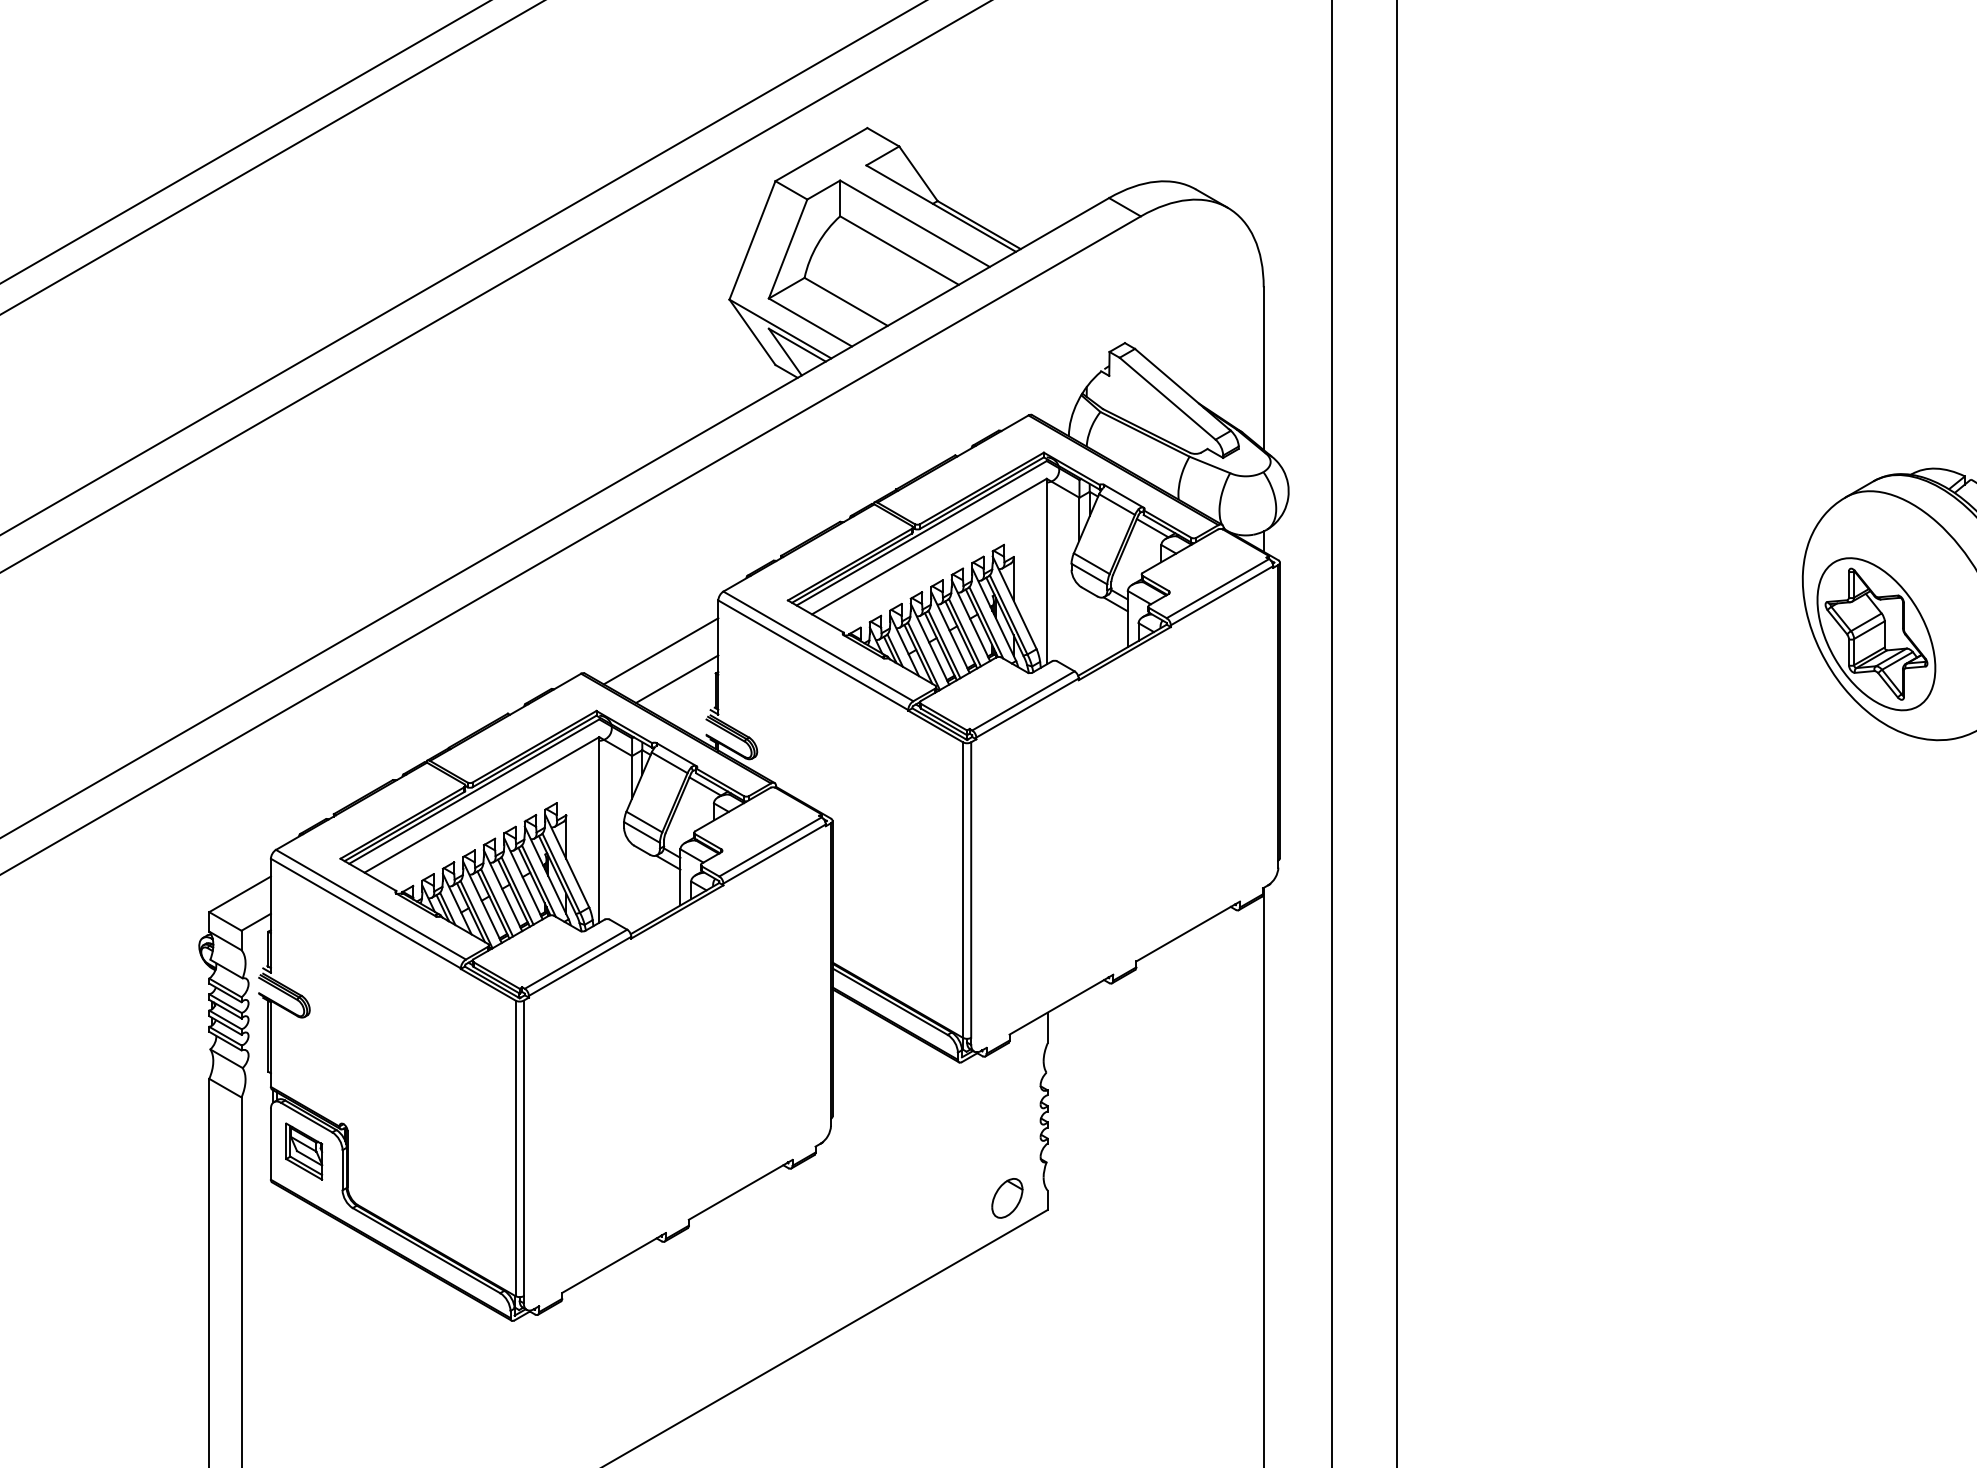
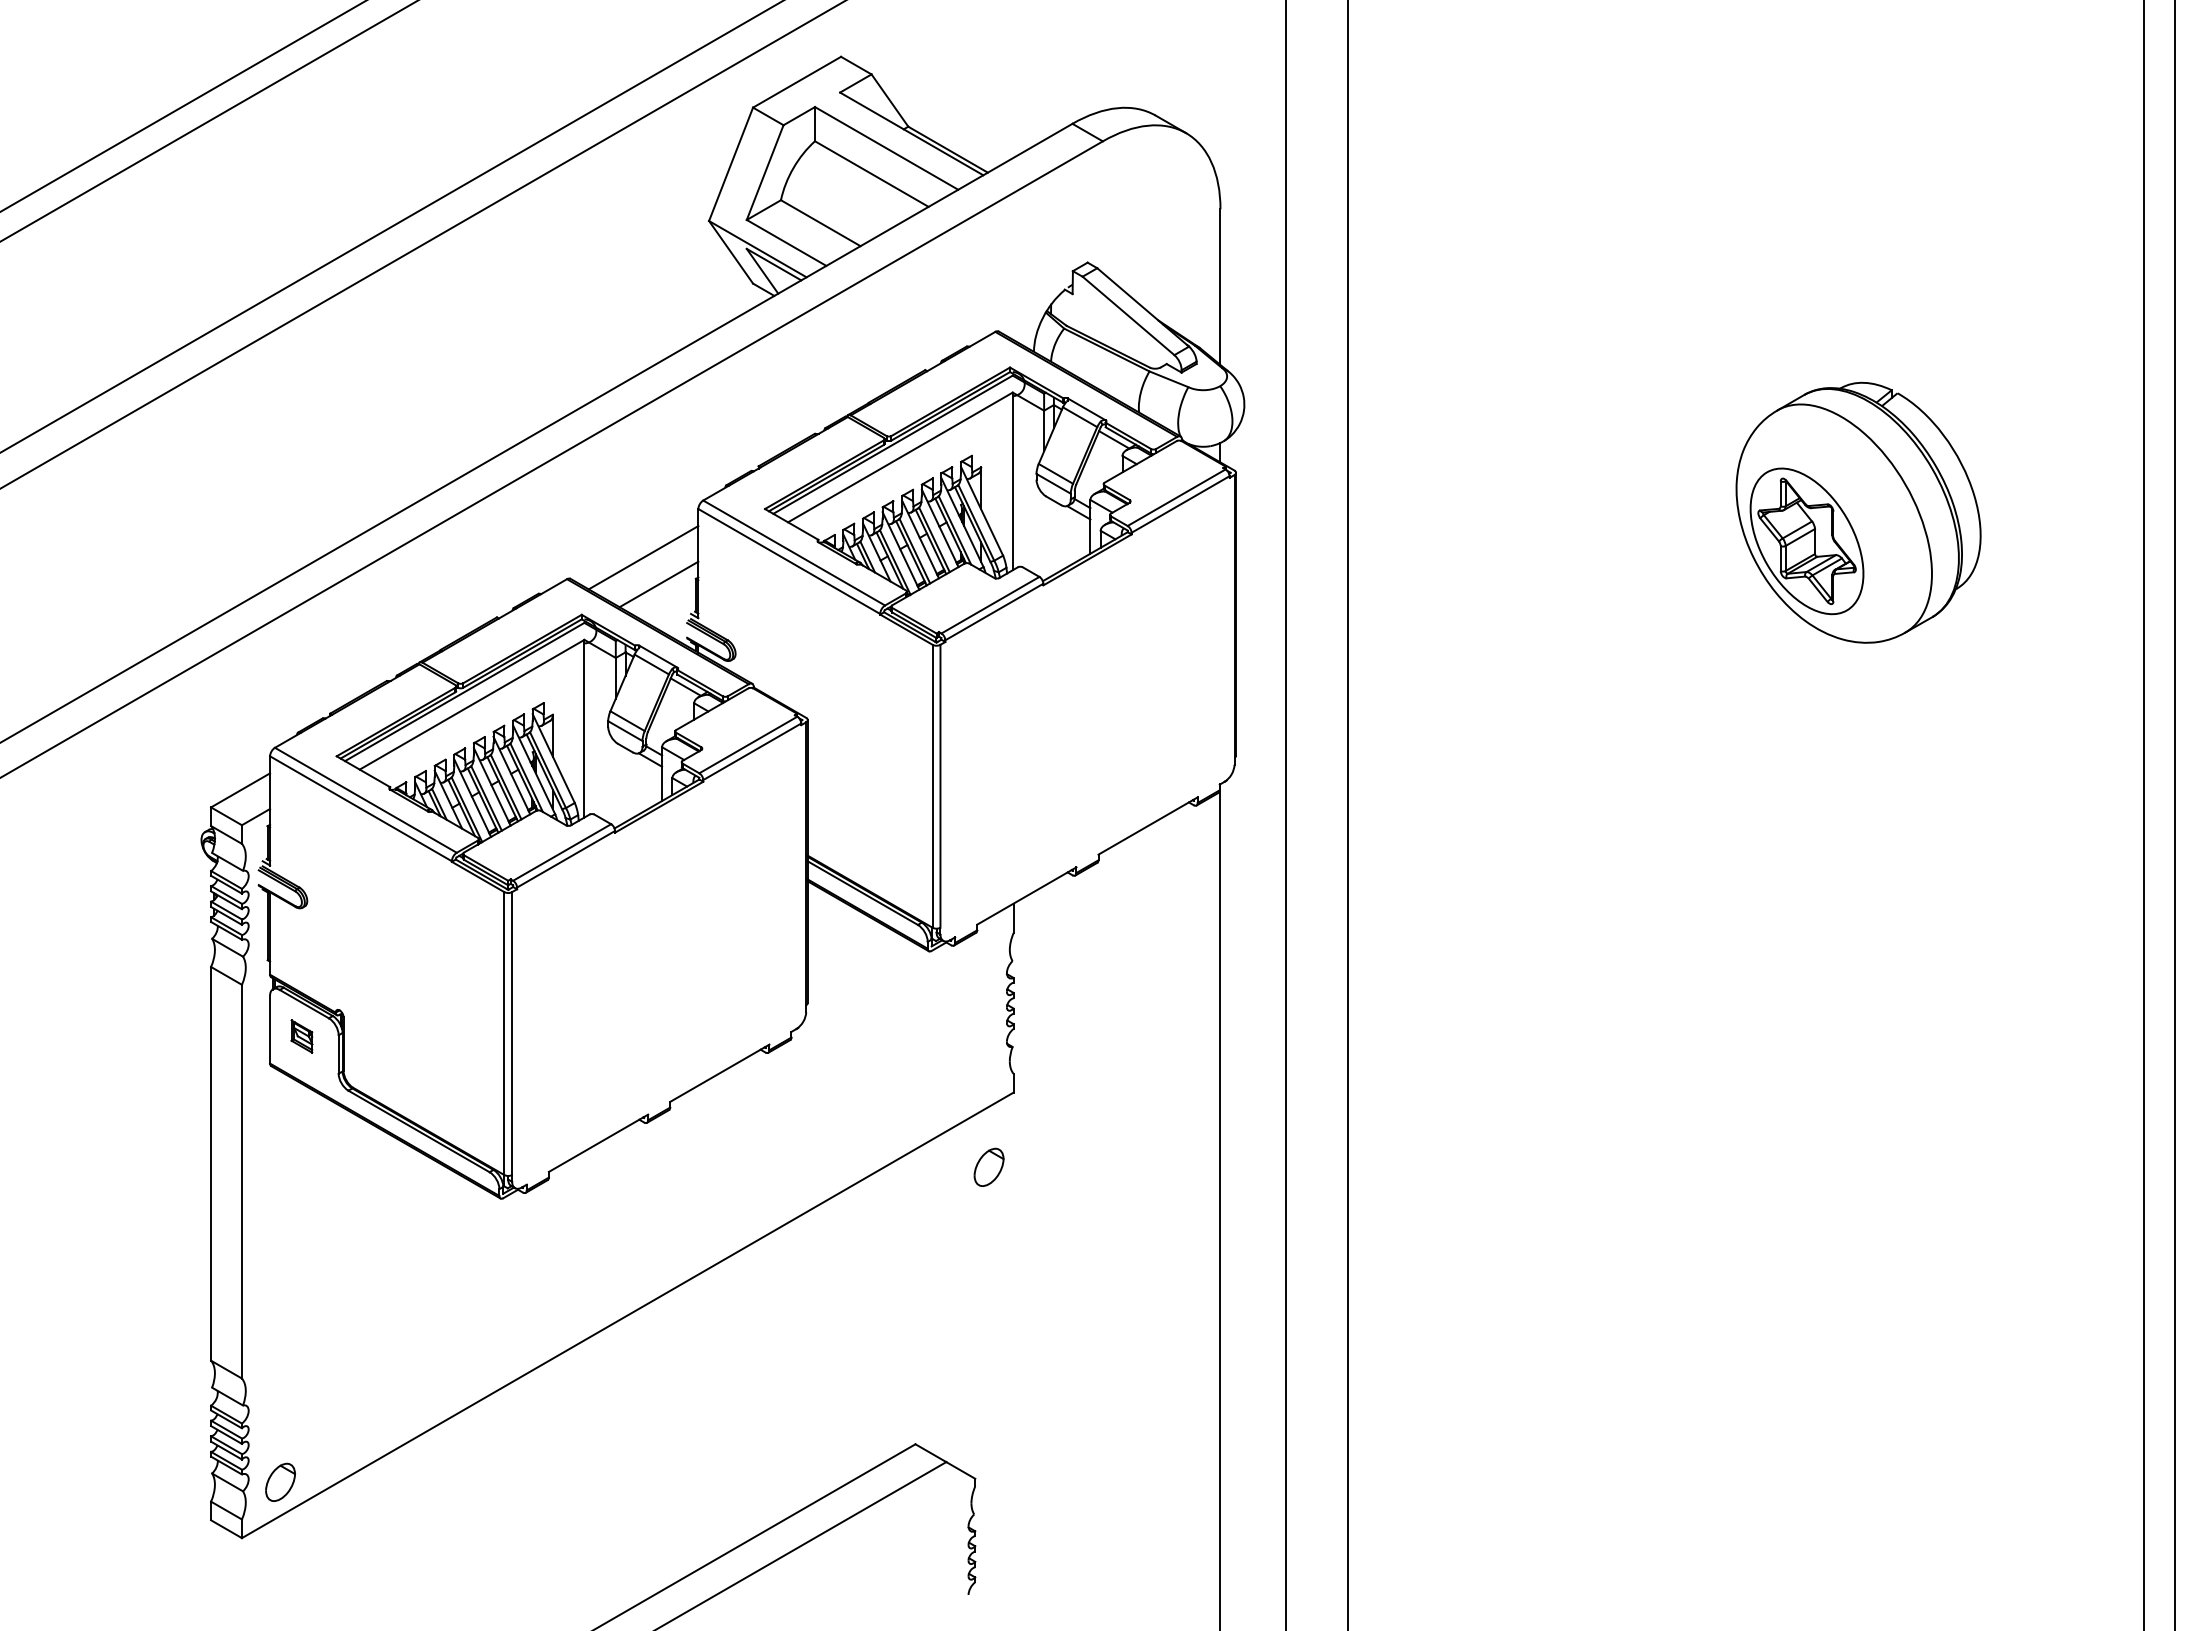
part: (303, 1151) -> (301, 1036), size x0.6
part: (1006, 1197) -> (988, 1166), moved

